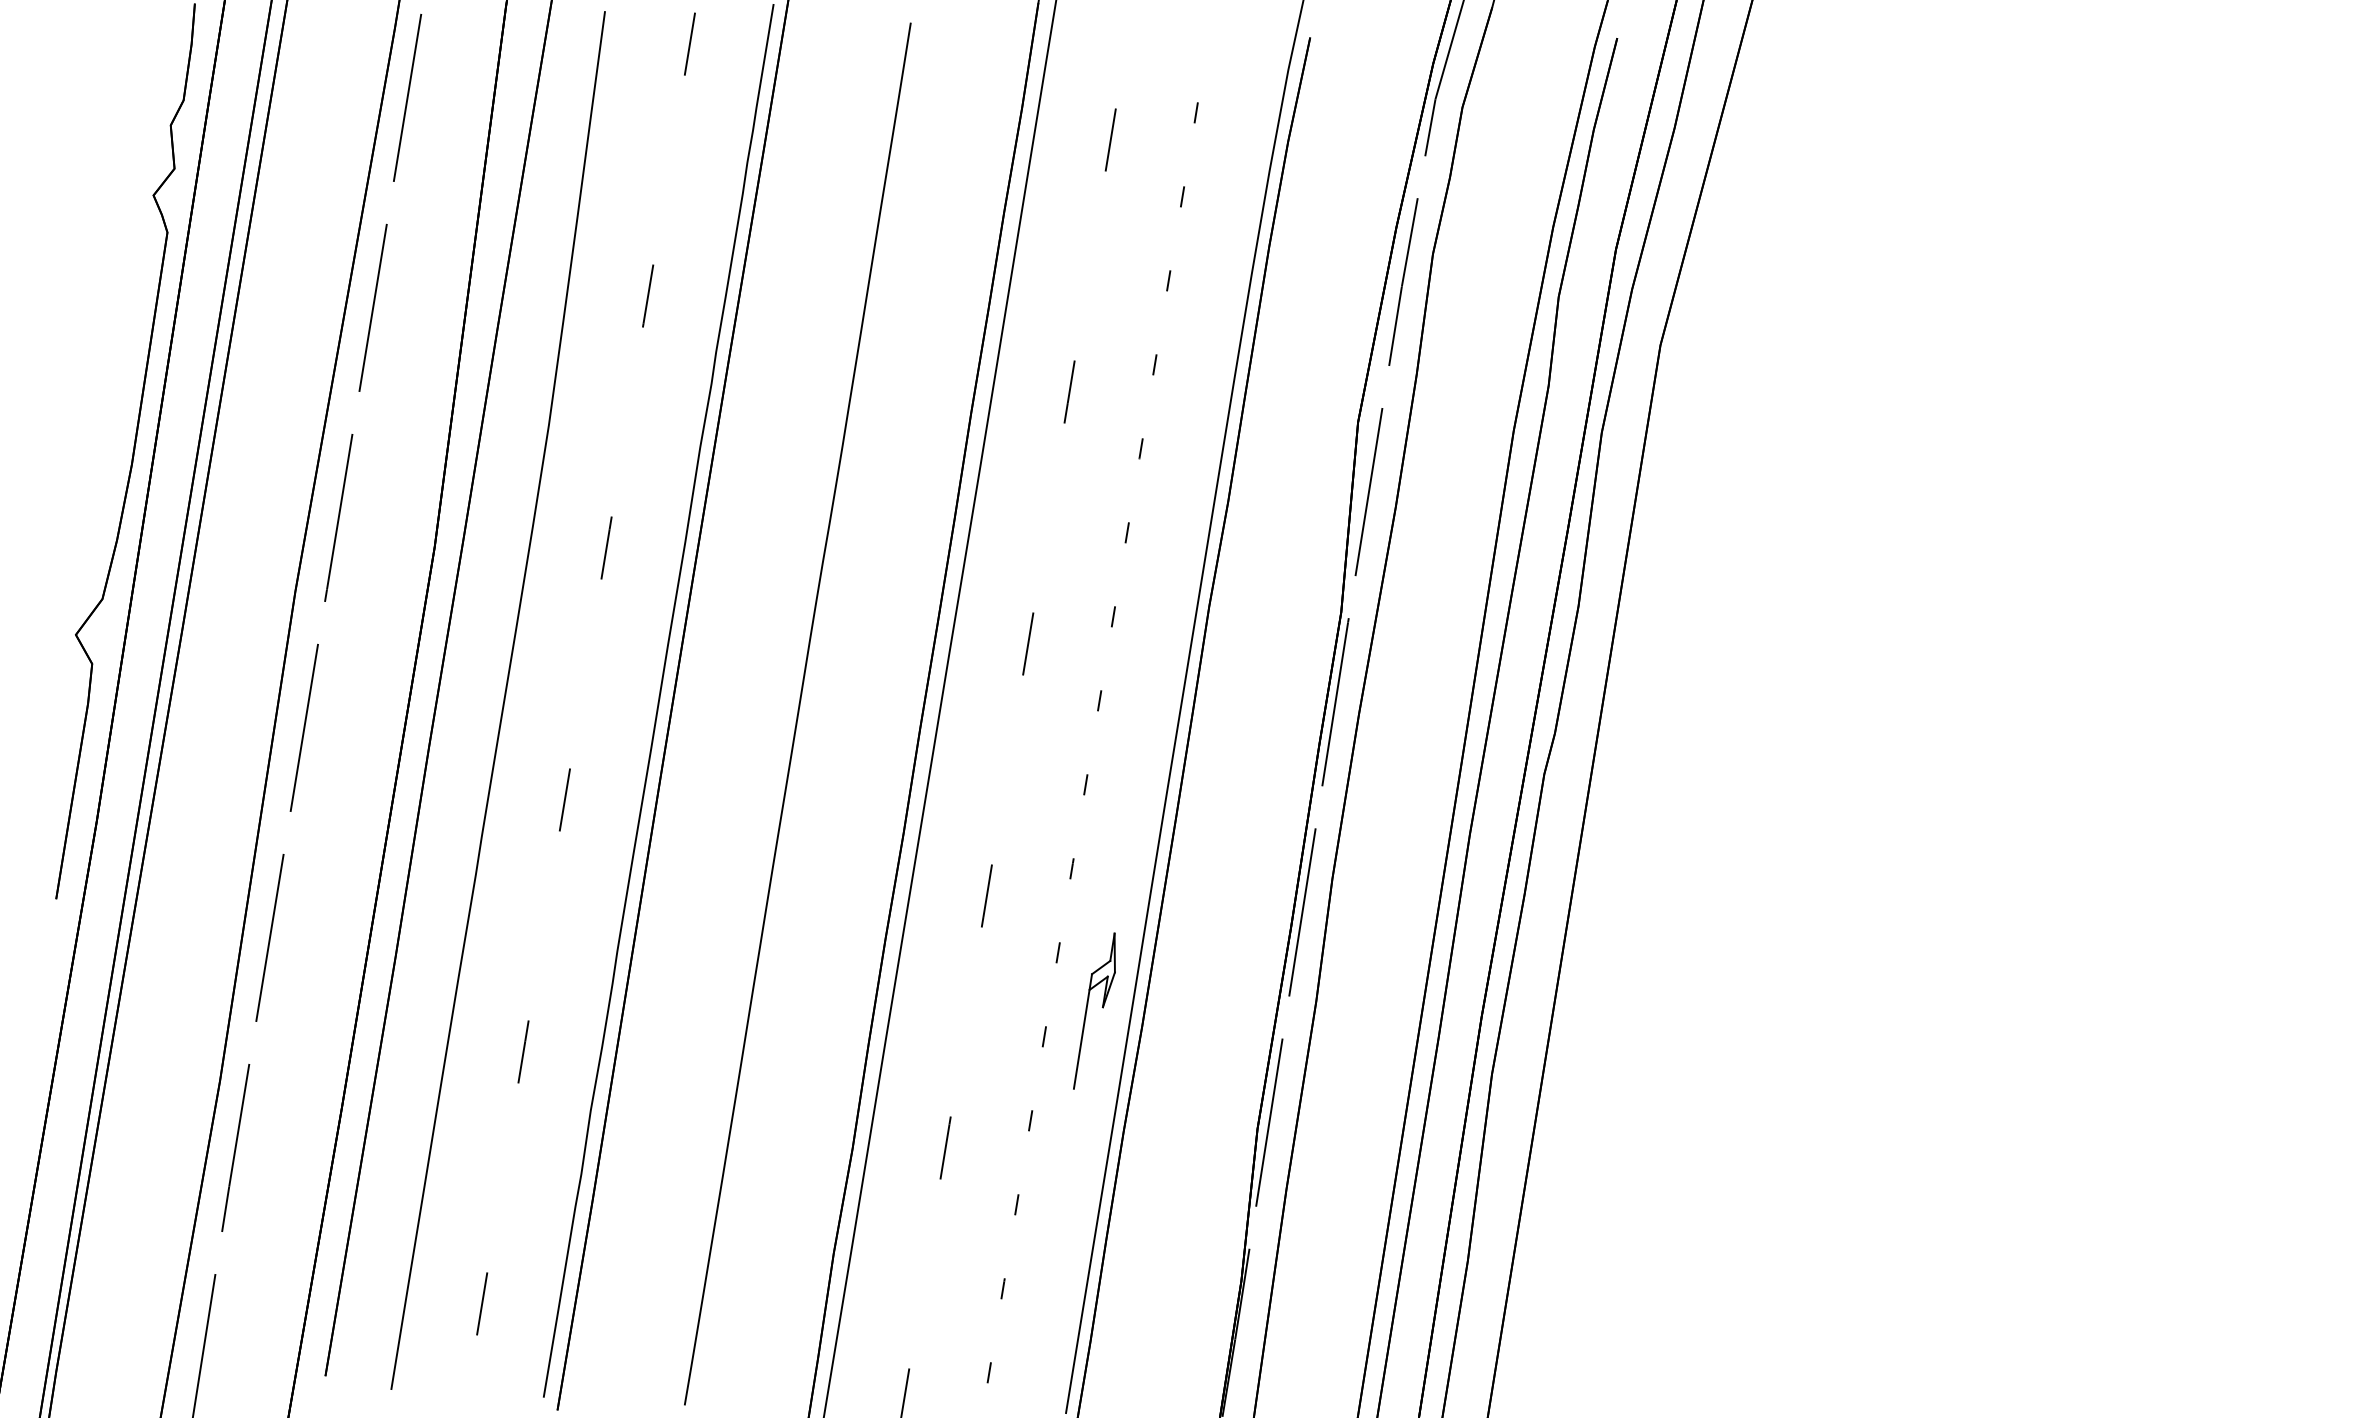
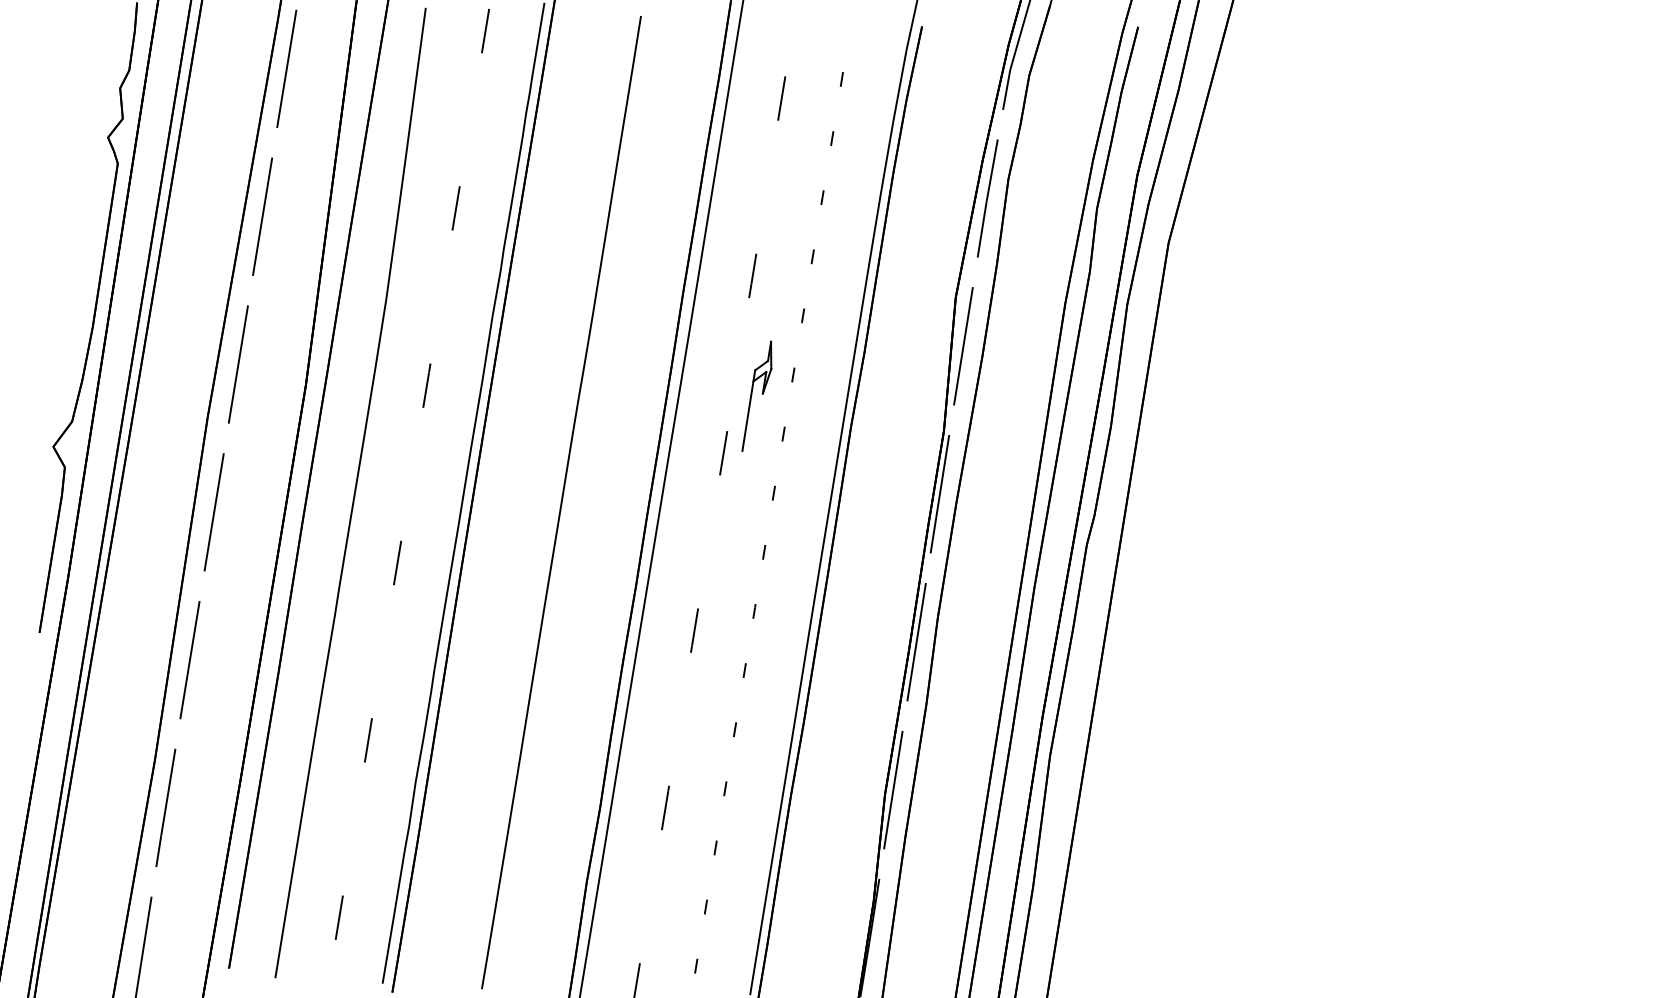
part: (1087, 1010) -> (751, 395), moved

